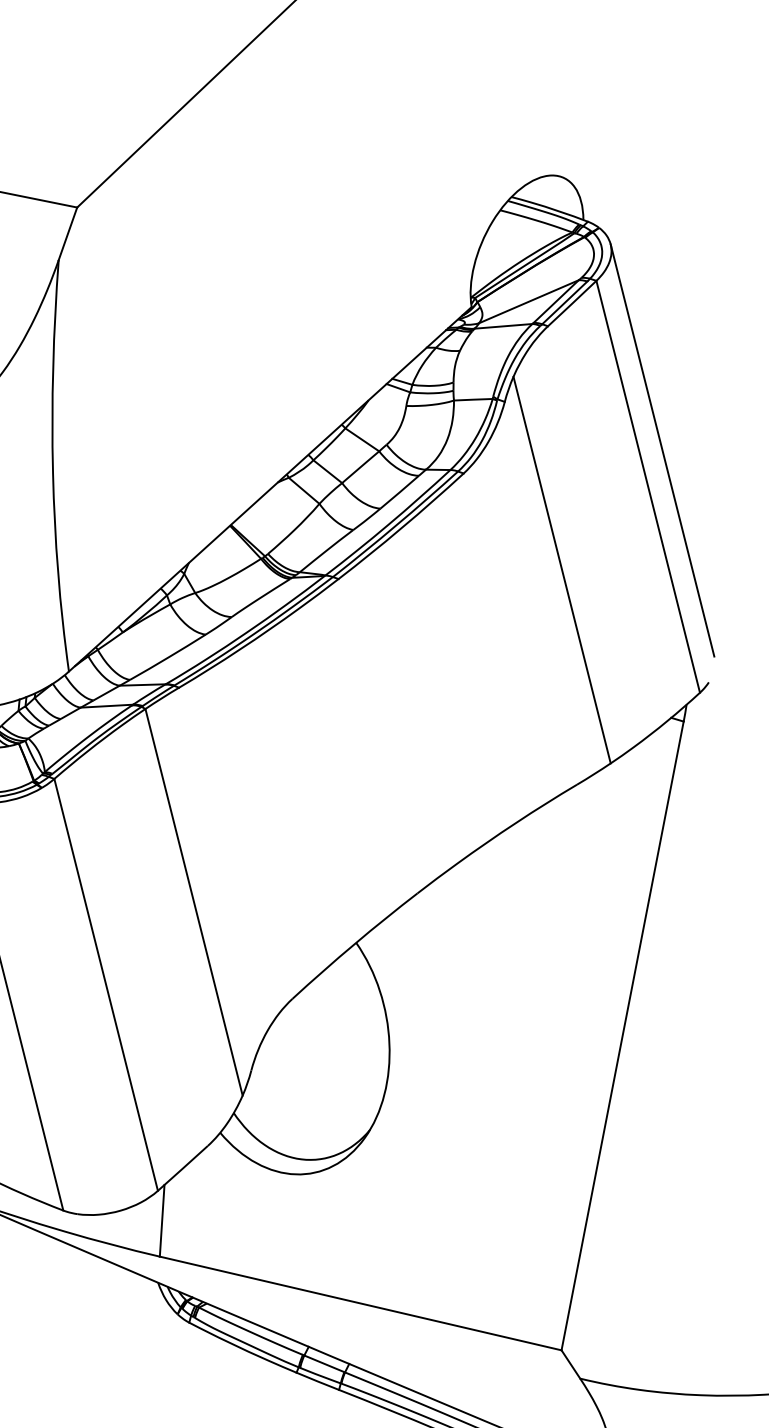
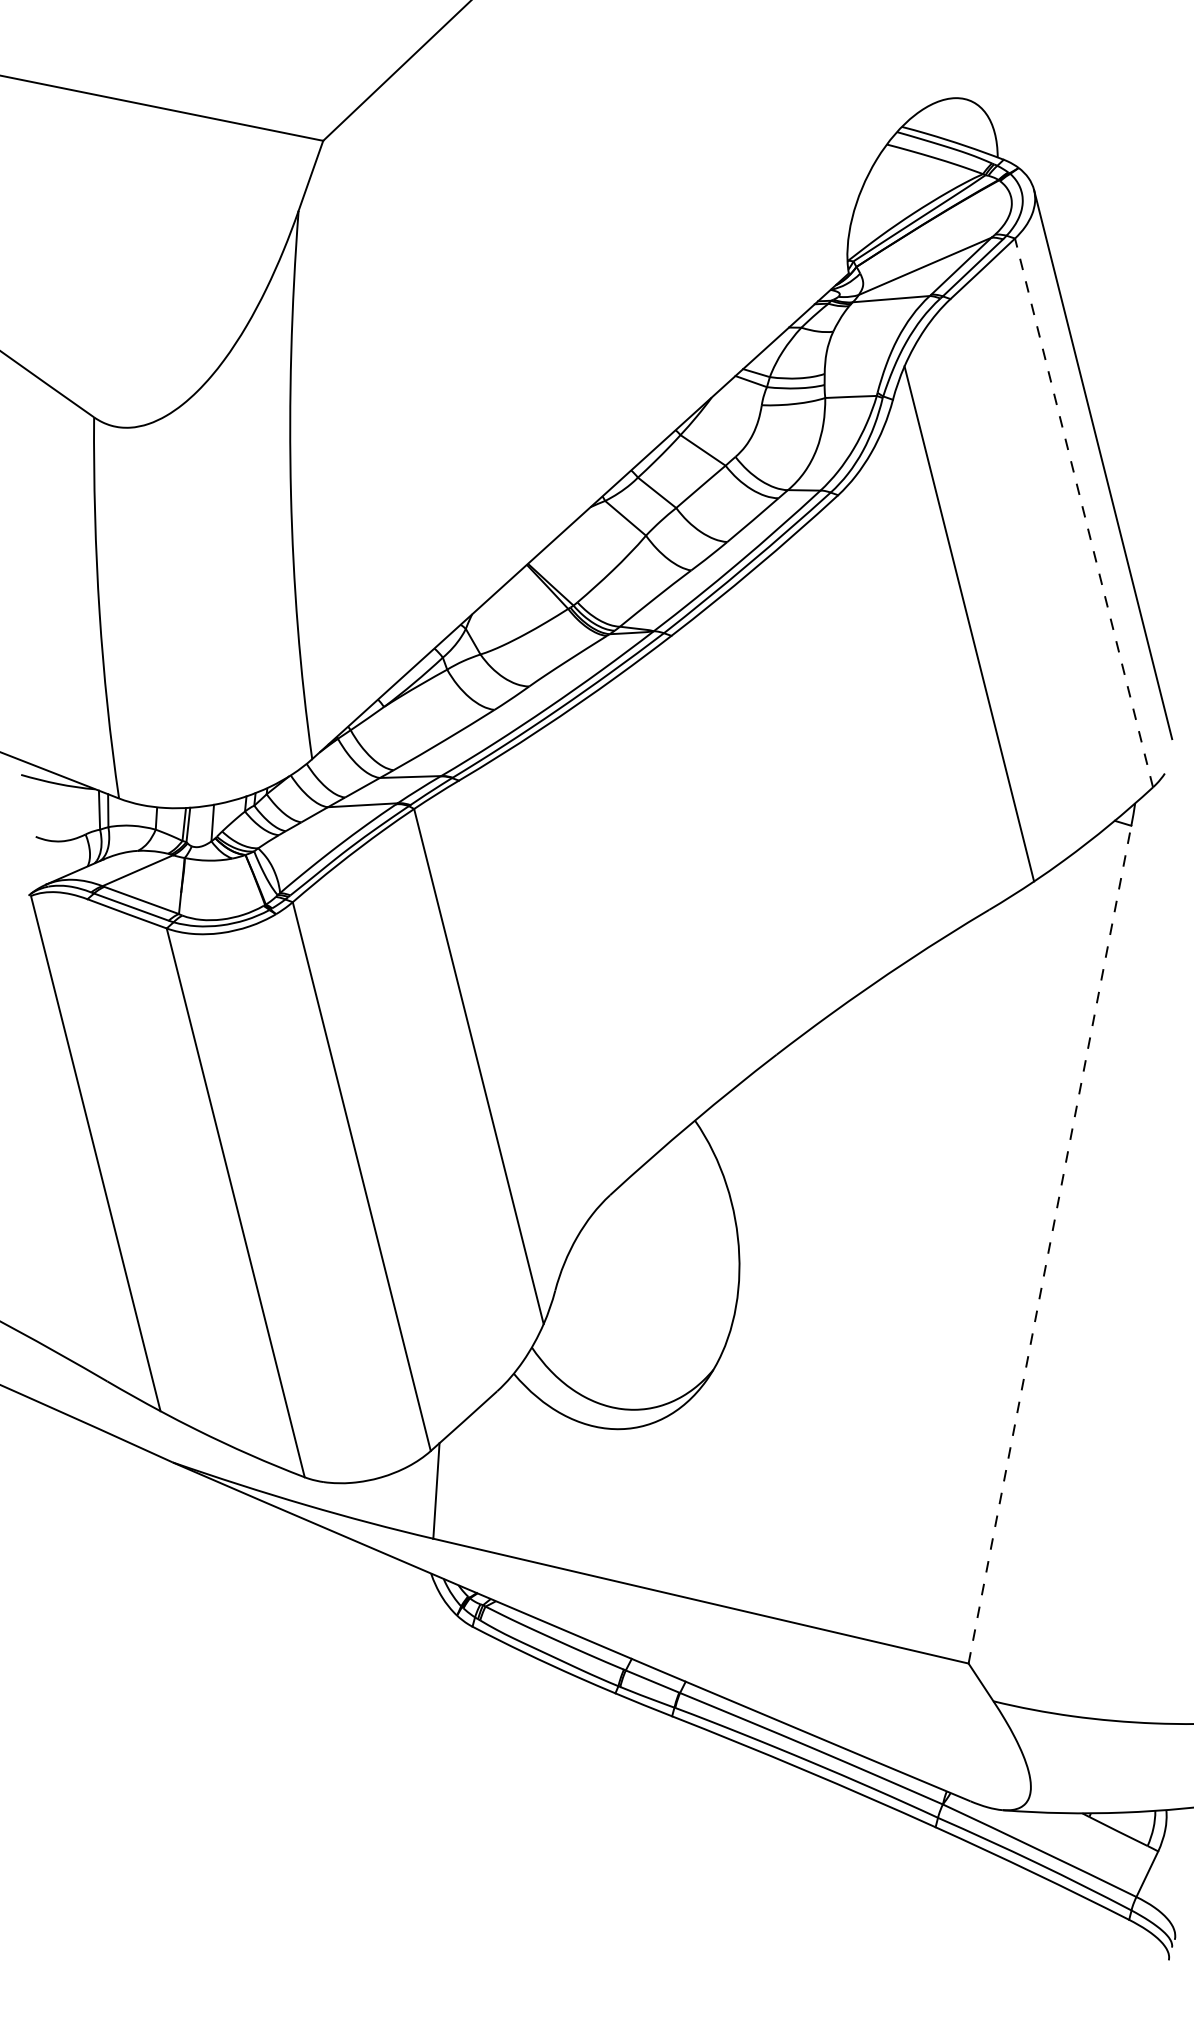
line: (648, 486) -> (1084, 512), solid -> dashed
line: (622, 1035) -> (1049, 1244), solid -> dashed

